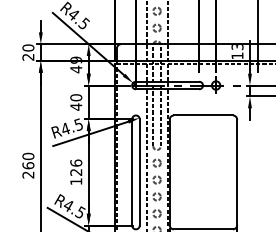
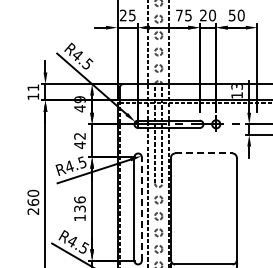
text: (28, 52) -> (33, 92), 20 -> 11
text: (75, 97) -> (79, 135), 40 -> 42
line: (203, 115) -> (203, 153), solid -> dashed
text: (75, 171) -> (79, 208), 126 -> 136
line: (139, 171) -> (141, 208), solid -> dashed

